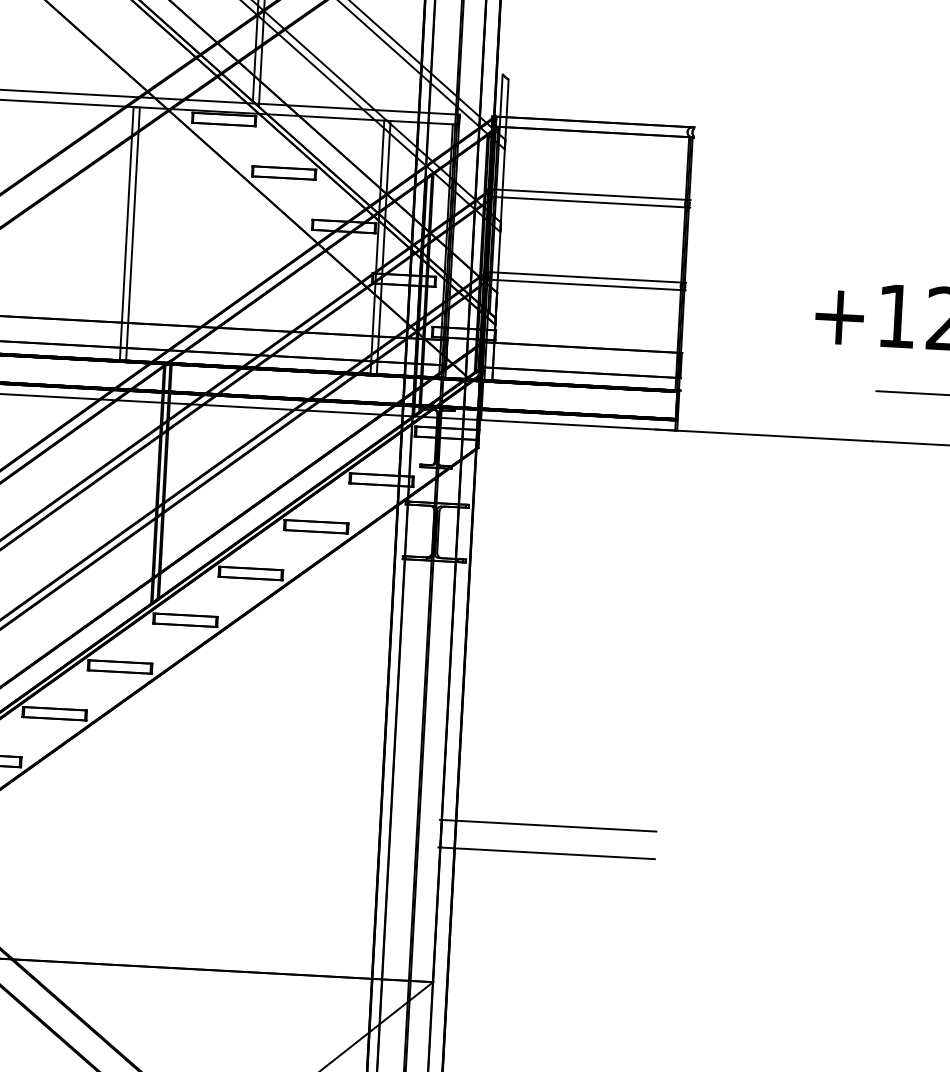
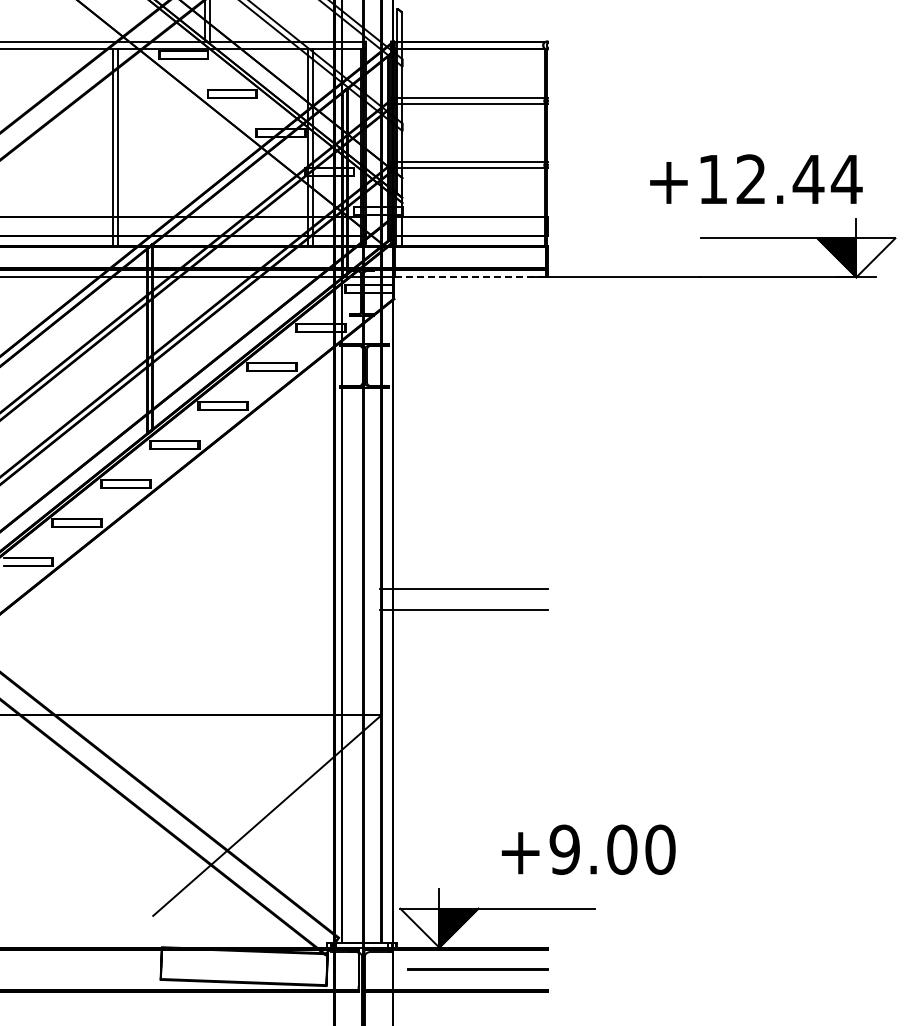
line: (579, 425) -> (471, 277), solid -> dashed

